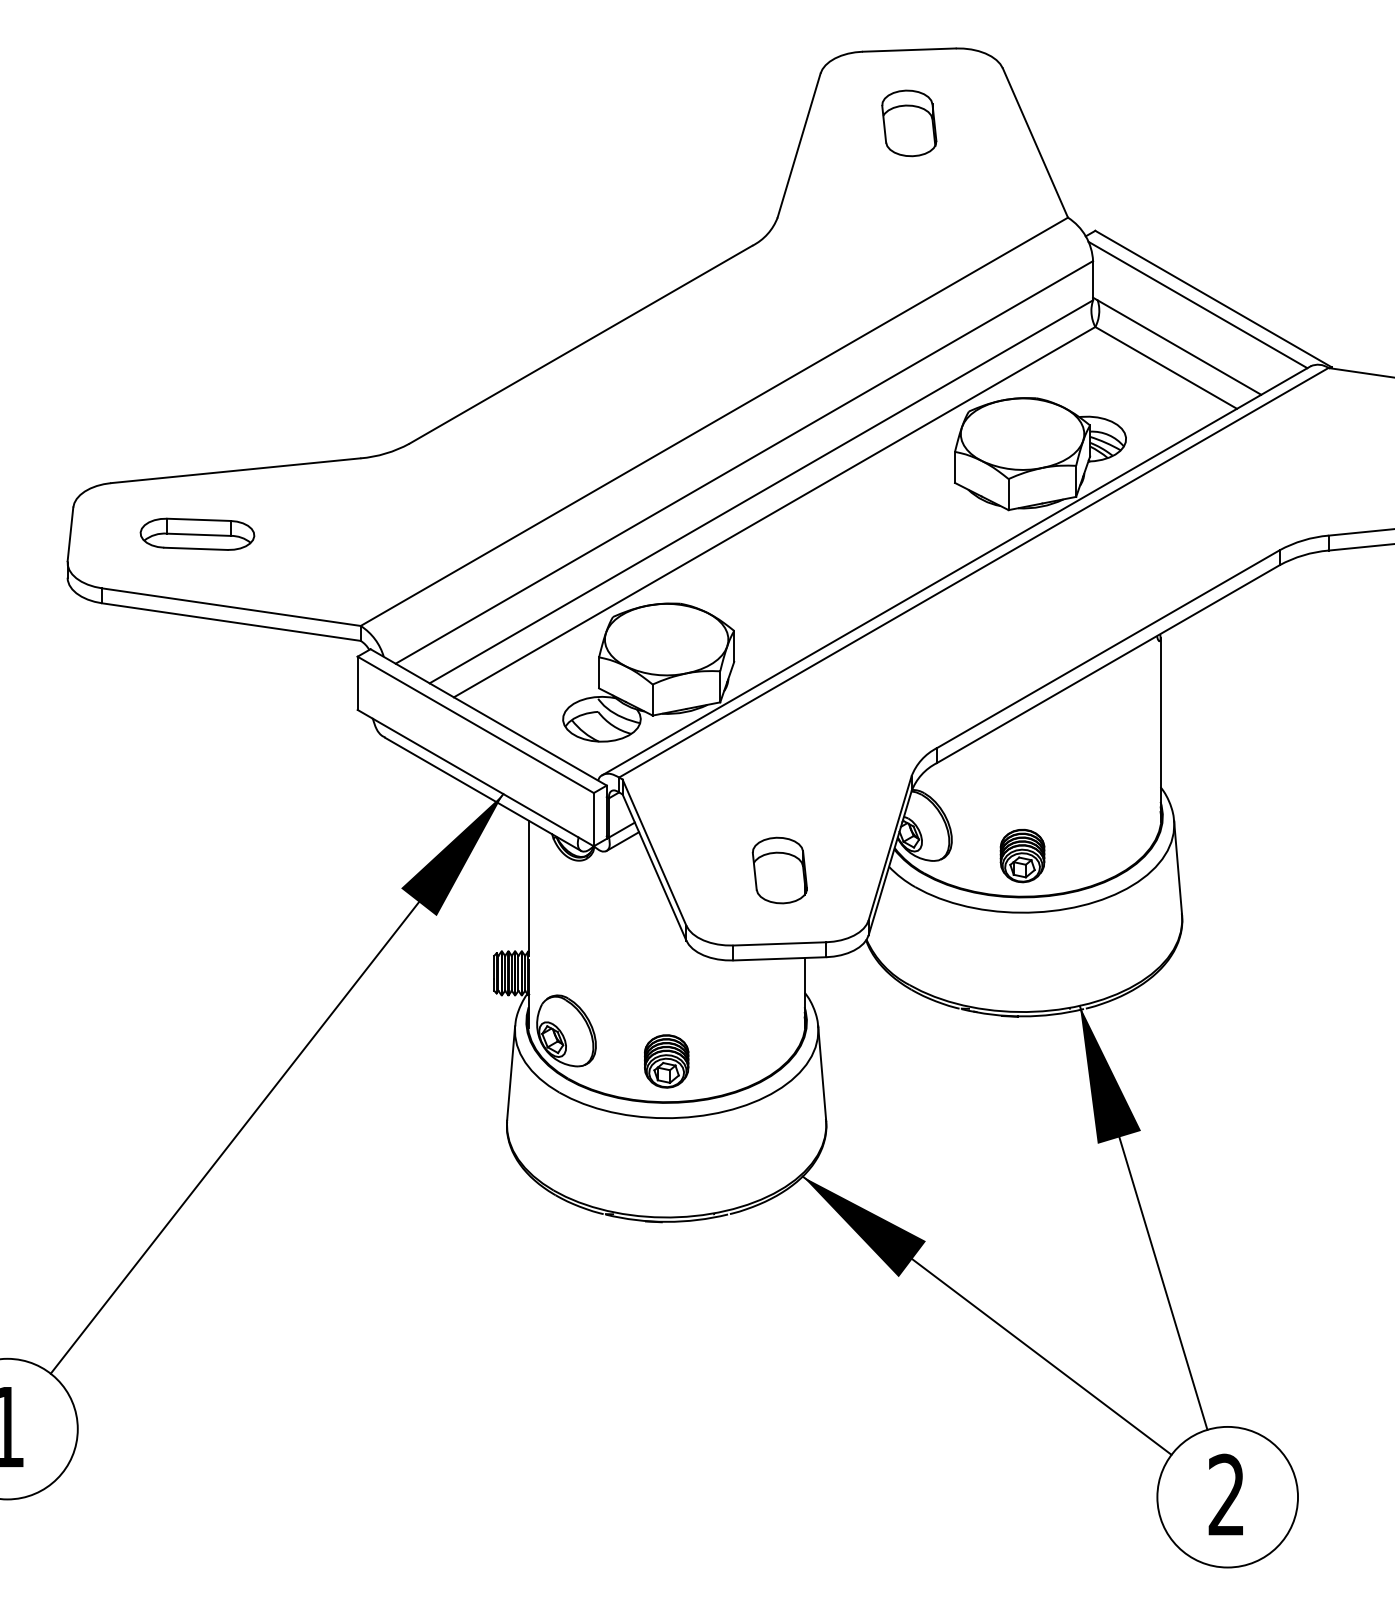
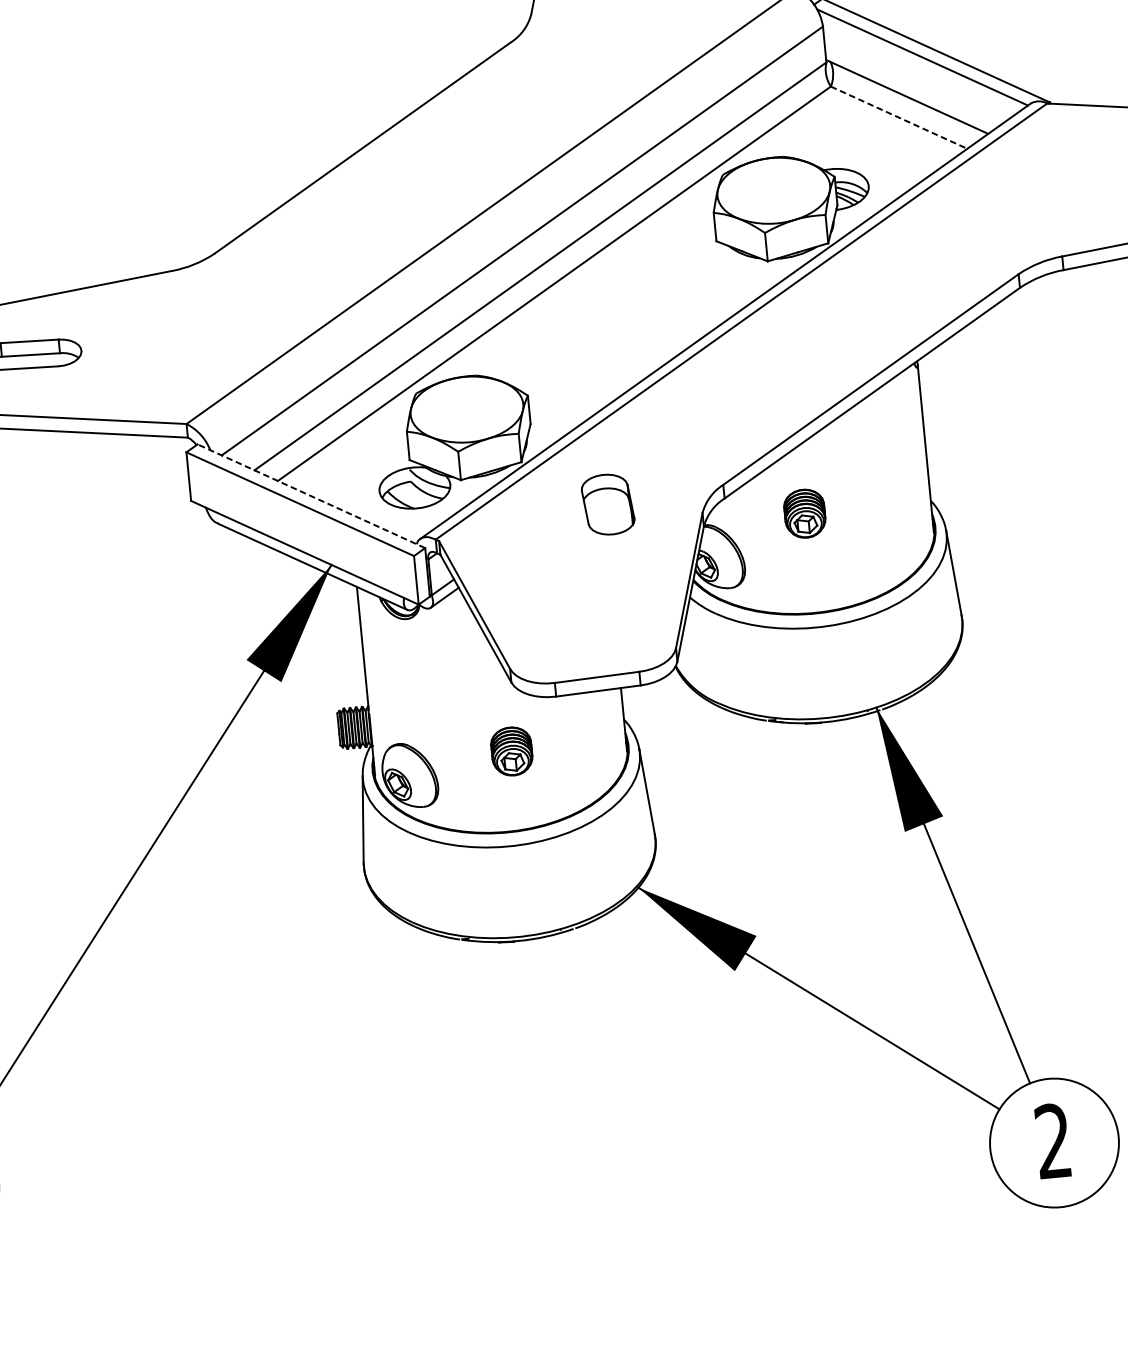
line: (1166, 367) -> (899, 117), solid -> dashed
line: (488, 717) -> (311, 496), solid -> dashed
part: (1022, 855) -> (804, 513), moved
part: (779, 870) -> (607, 504), moved
part: (666, 1061) -> (511, 751), moved

